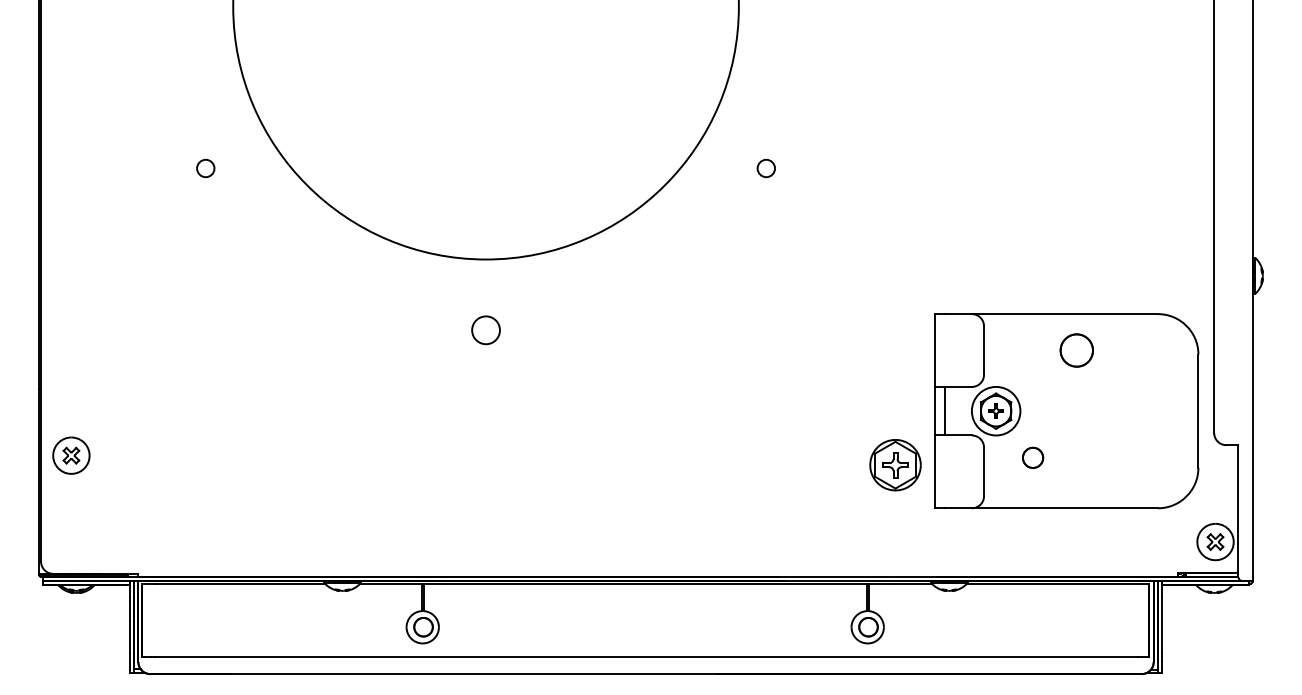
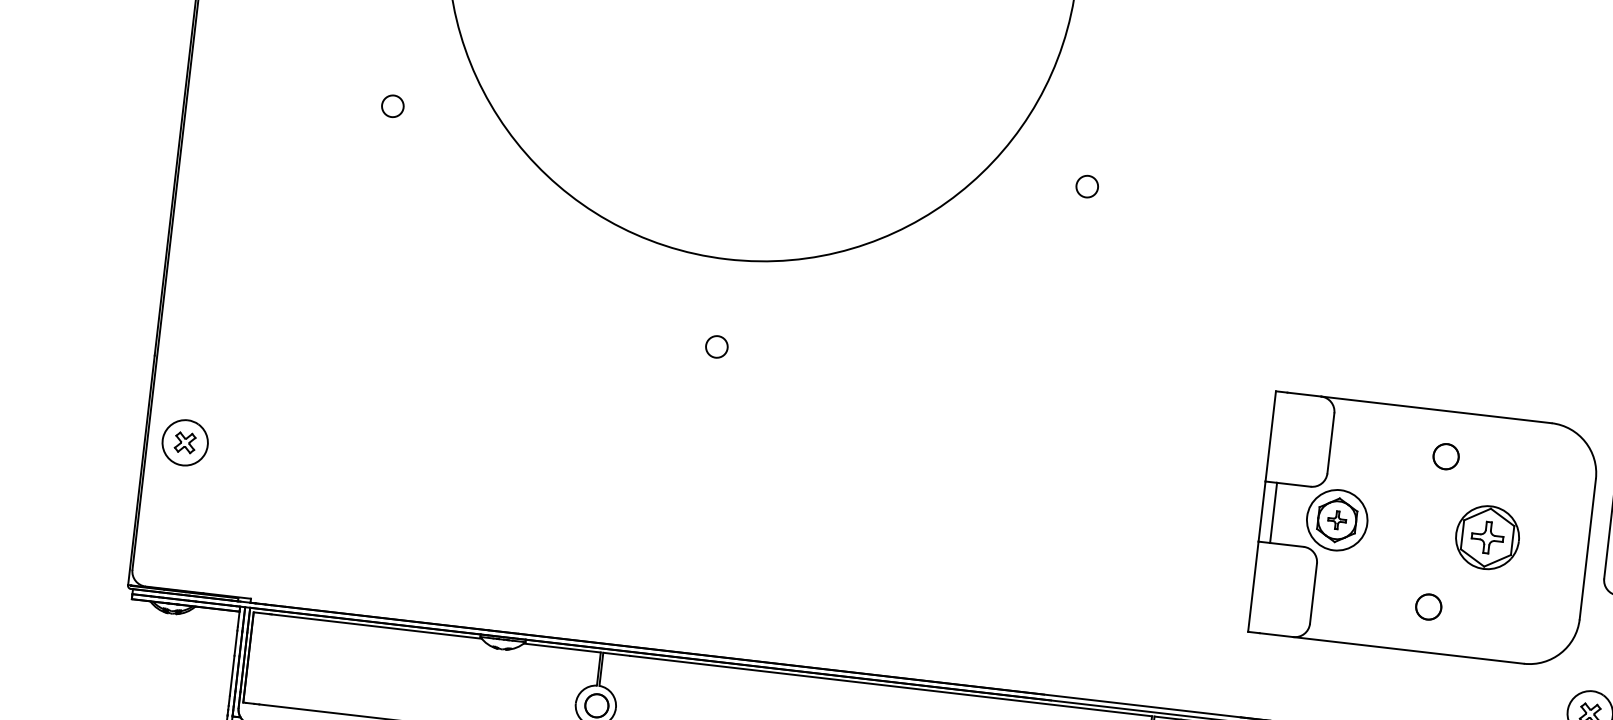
circle: (485, 330) -> (716, 347), size x0.62
circle: (1077, 350) -> (1446, 456), size x0.62
circle: (1033, 457) -> (1429, 606), moved
part: (895, 465) -> (1487, 538), moved

